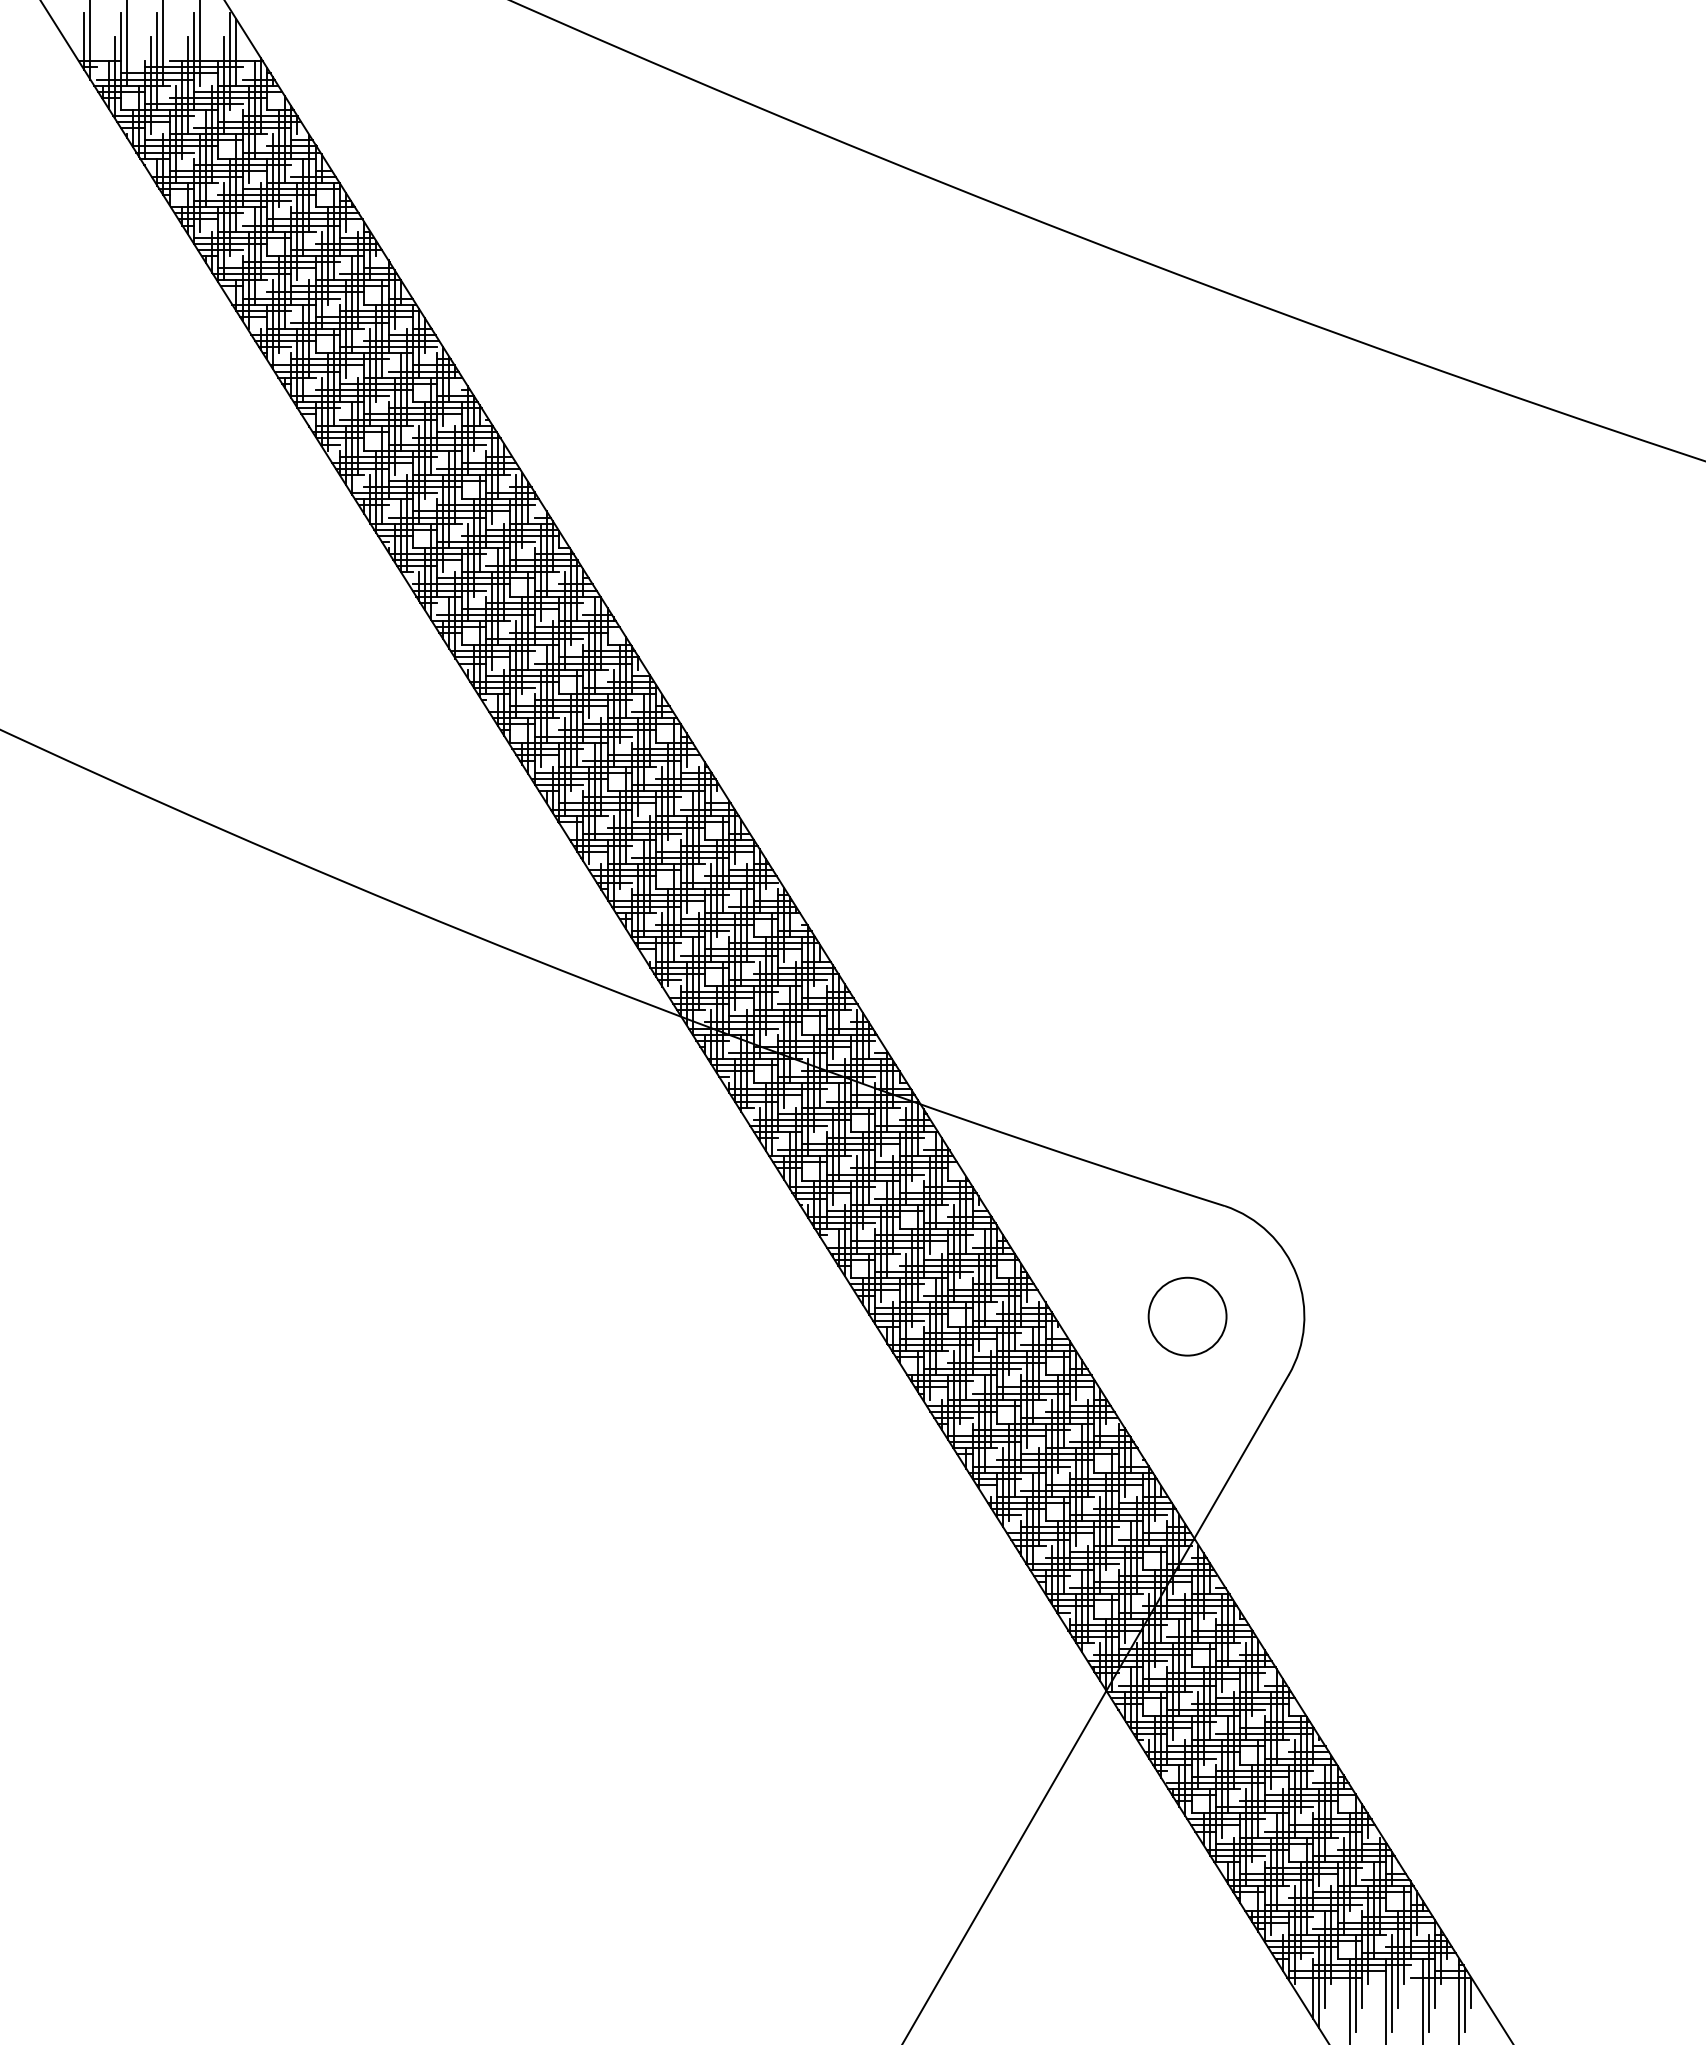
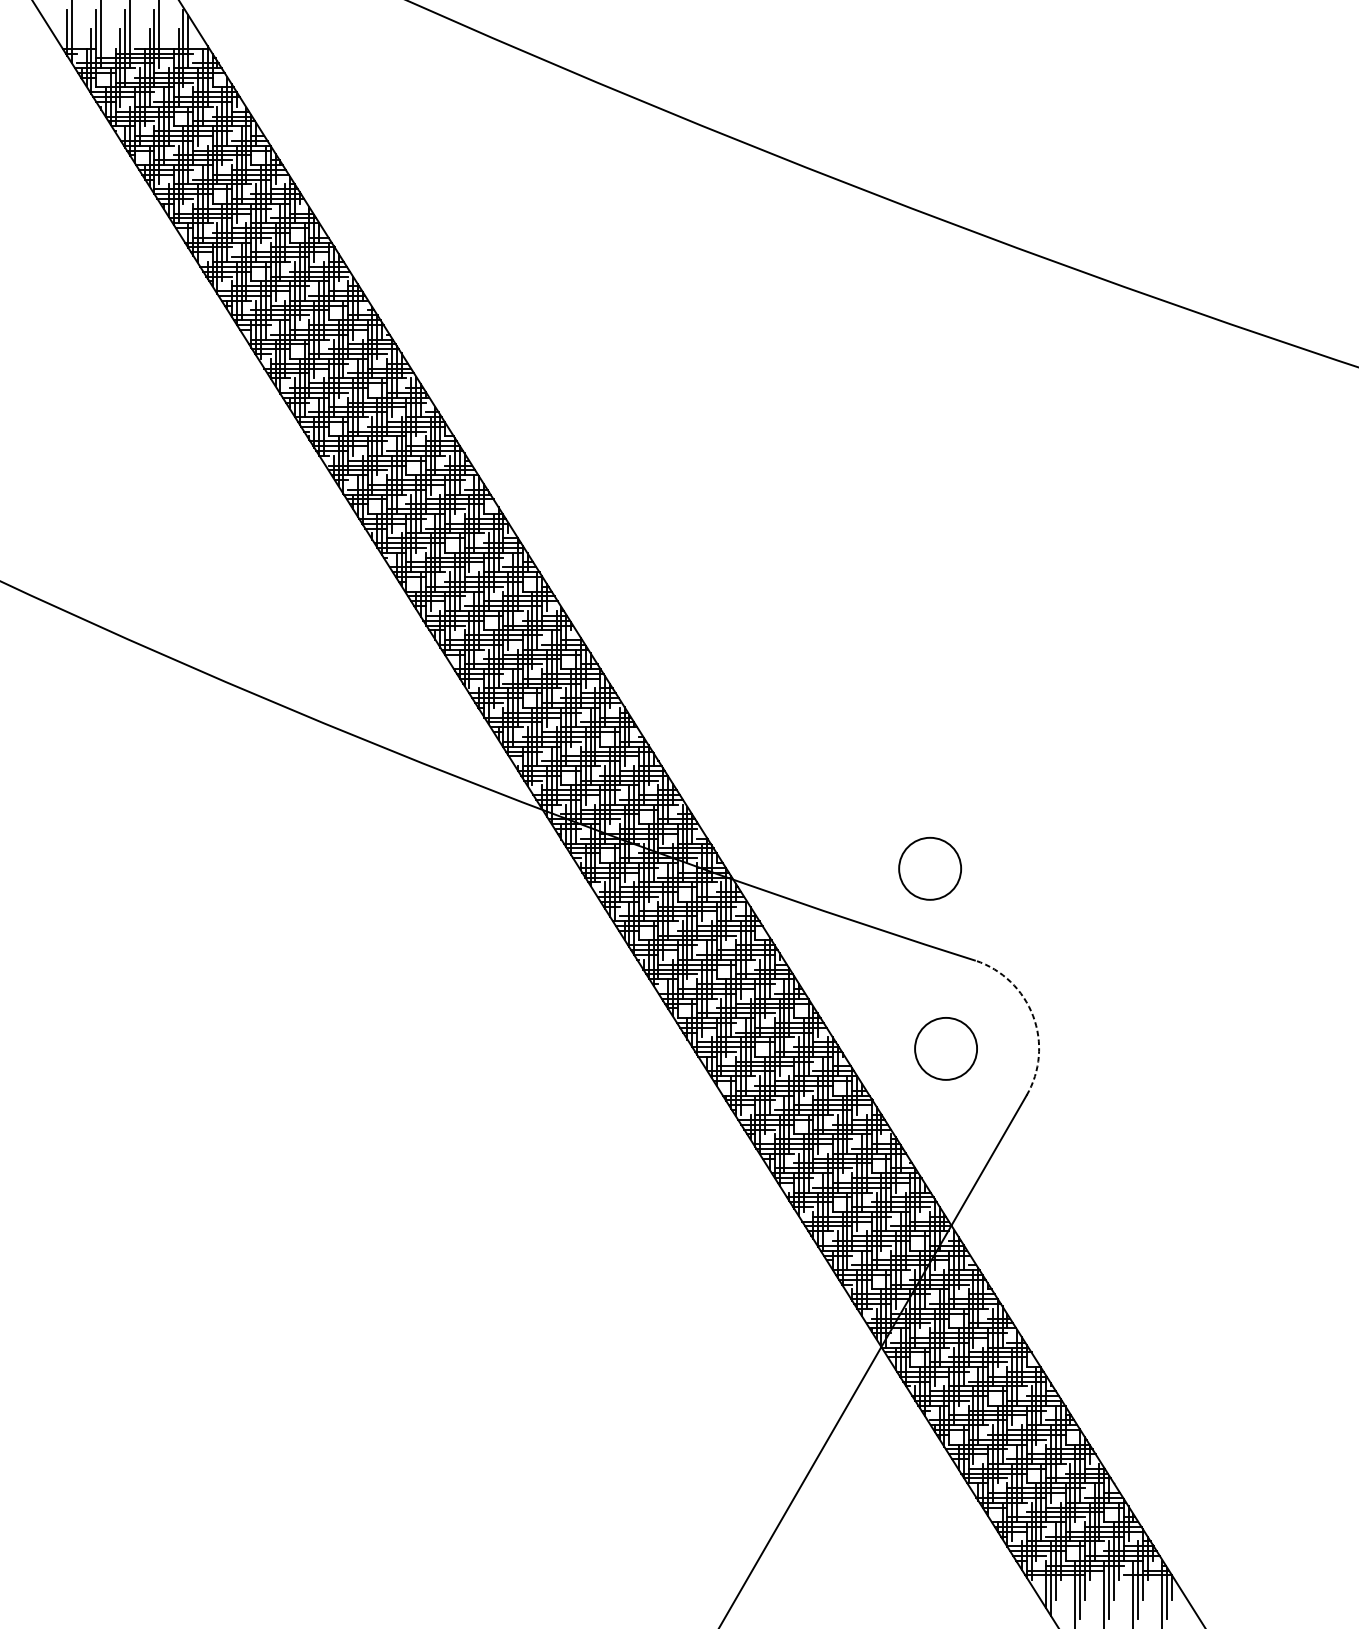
circle: (1167, 1090) -> (930, 868), added
arc: (1296, 1275) -> (1032, 1016), solid -> dashed

